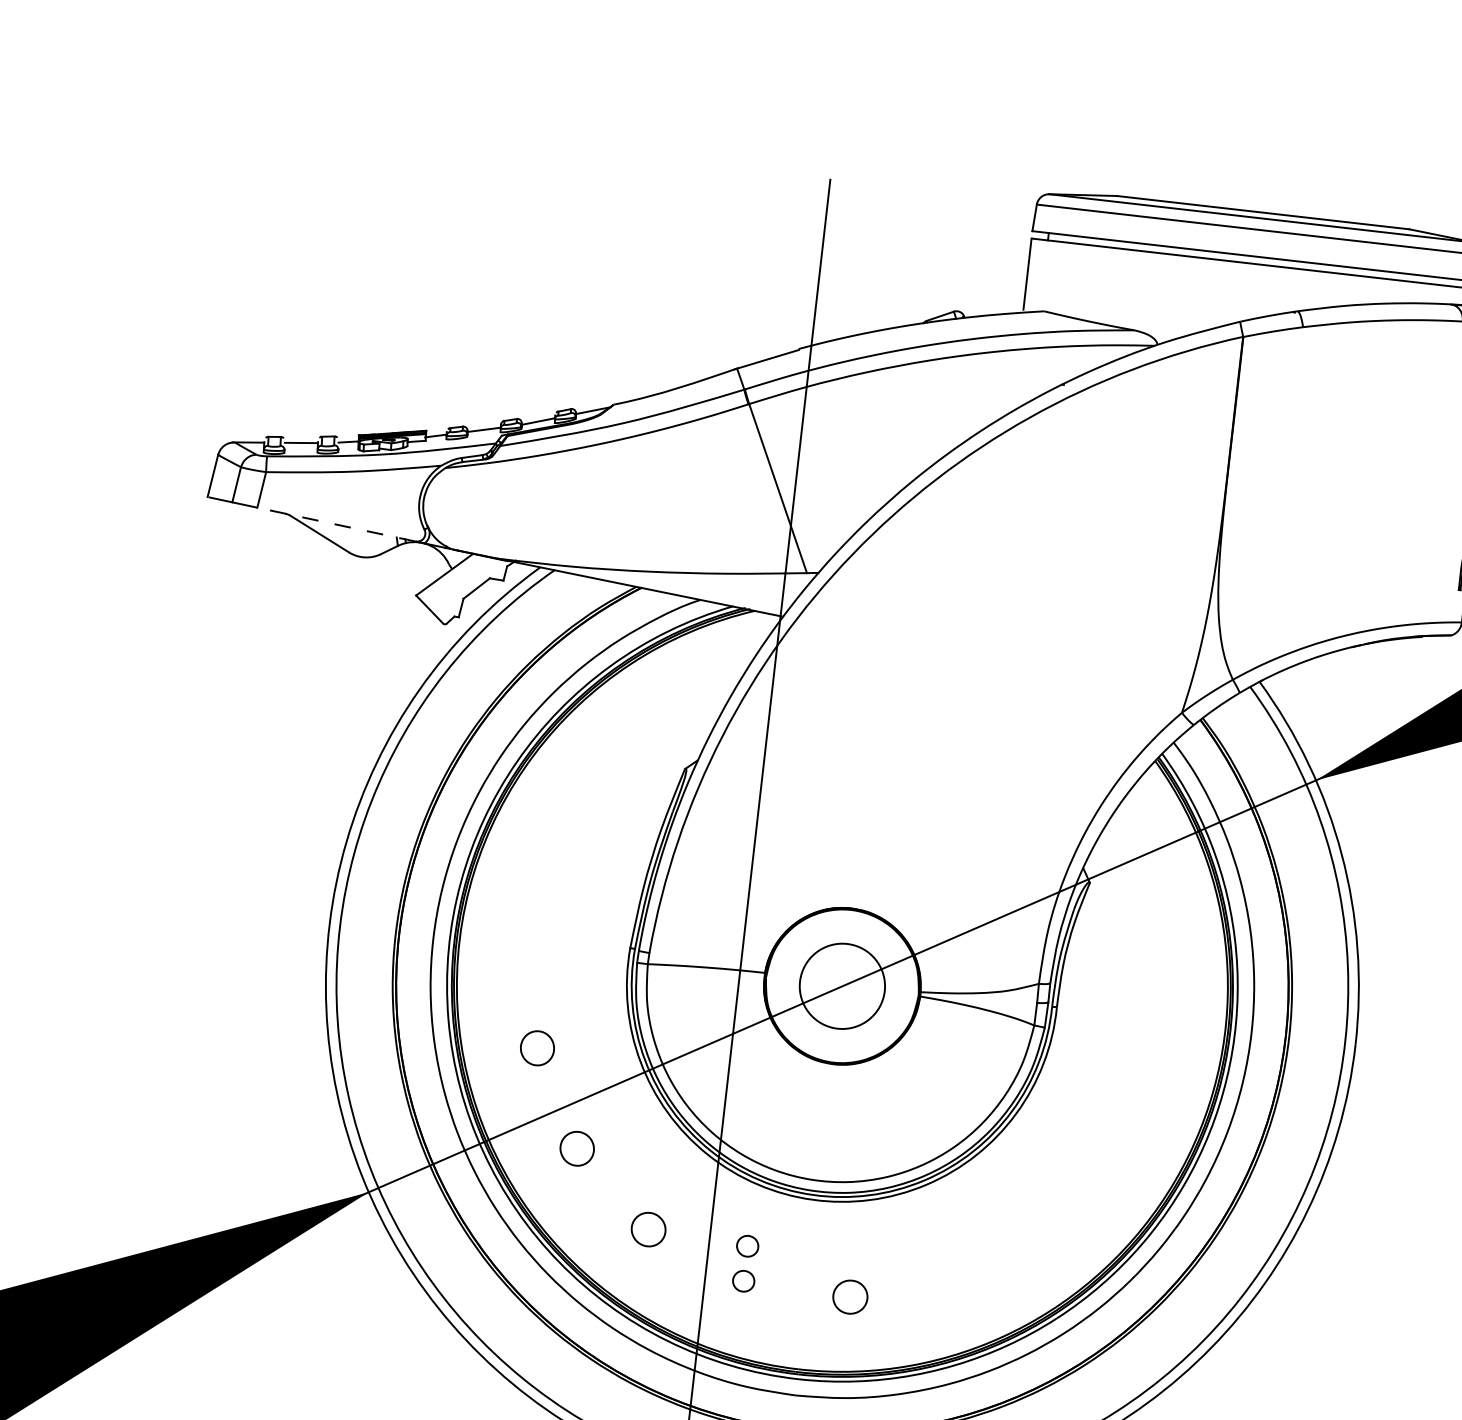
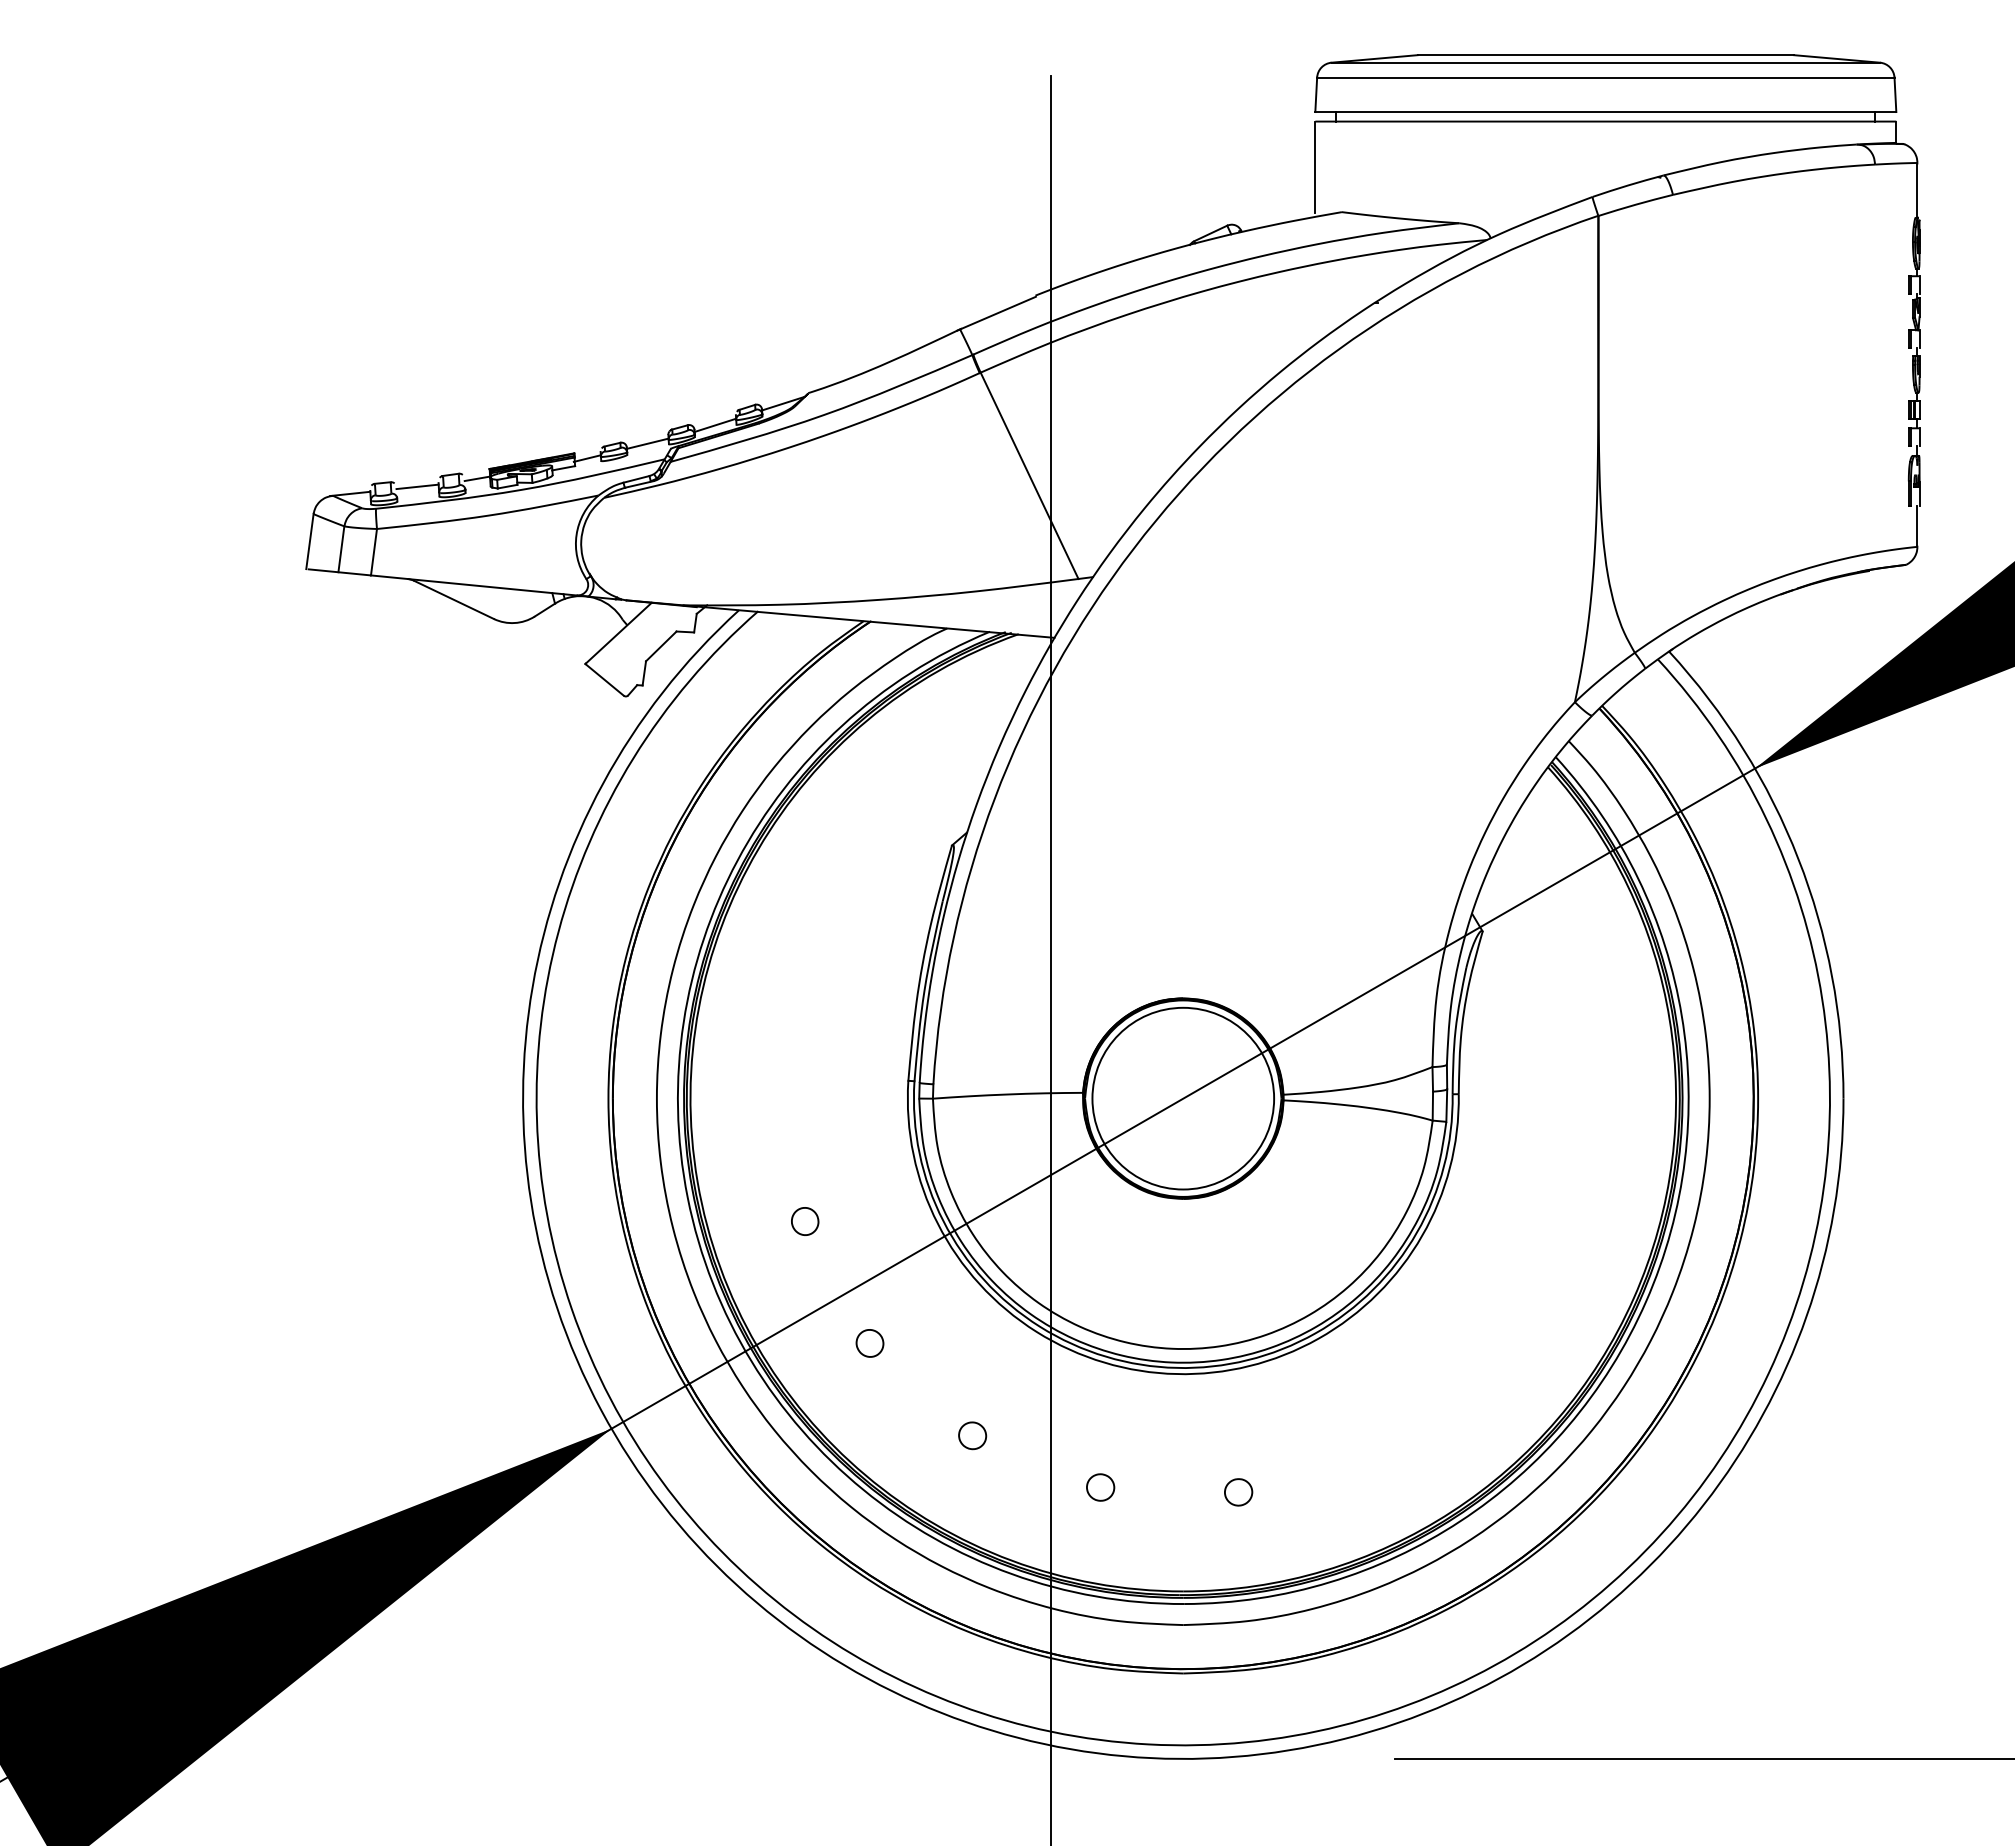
line: (336, 524) -> (473, 585), dashed -> solid
circle: (842, 986) -> (1183, 1098), size x1.67
part: (537, 1048) -> (805, 1221), size x0.62
part: (576, 1148) -> (869, 1343), size x0.62
part: (648, 1229) -> (972, 1435), size x0.62
part: (747, 1246) -> (1100, 1442), removed
part: (850, 1297) -> (1238, 1492), size x0.62

